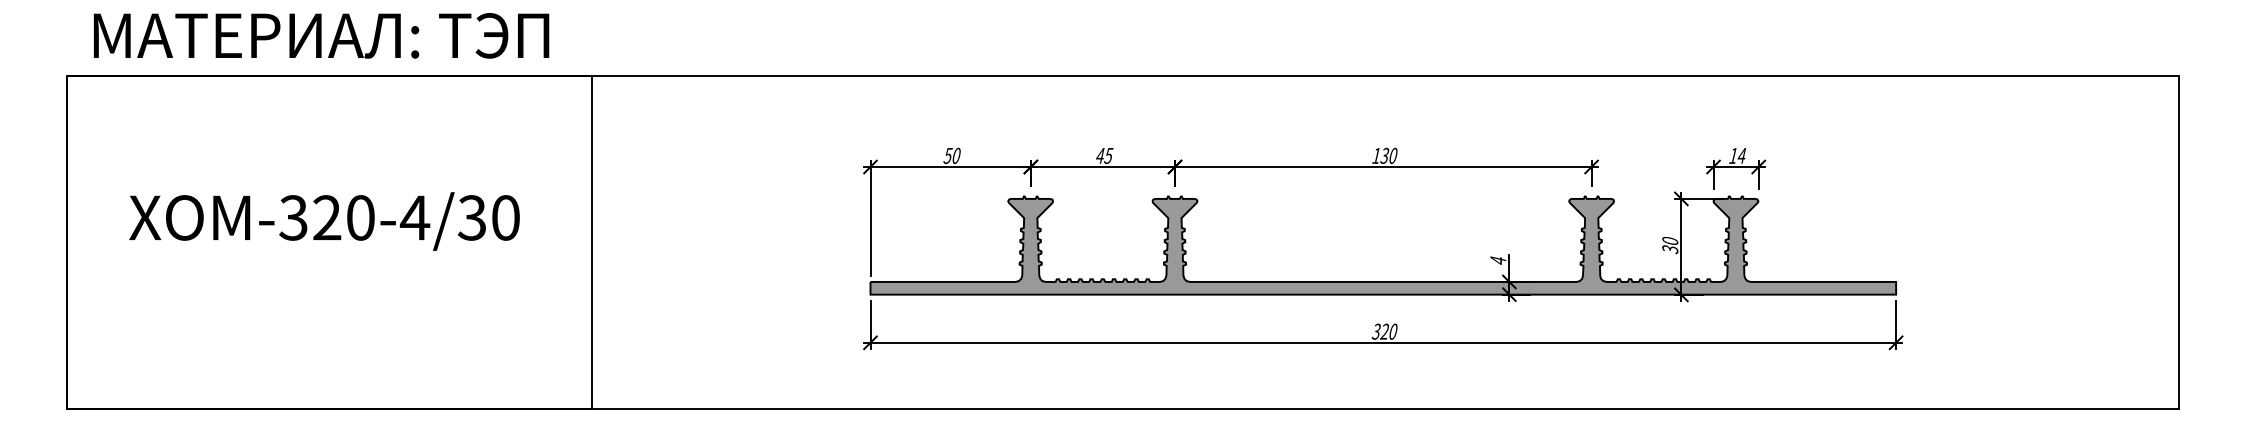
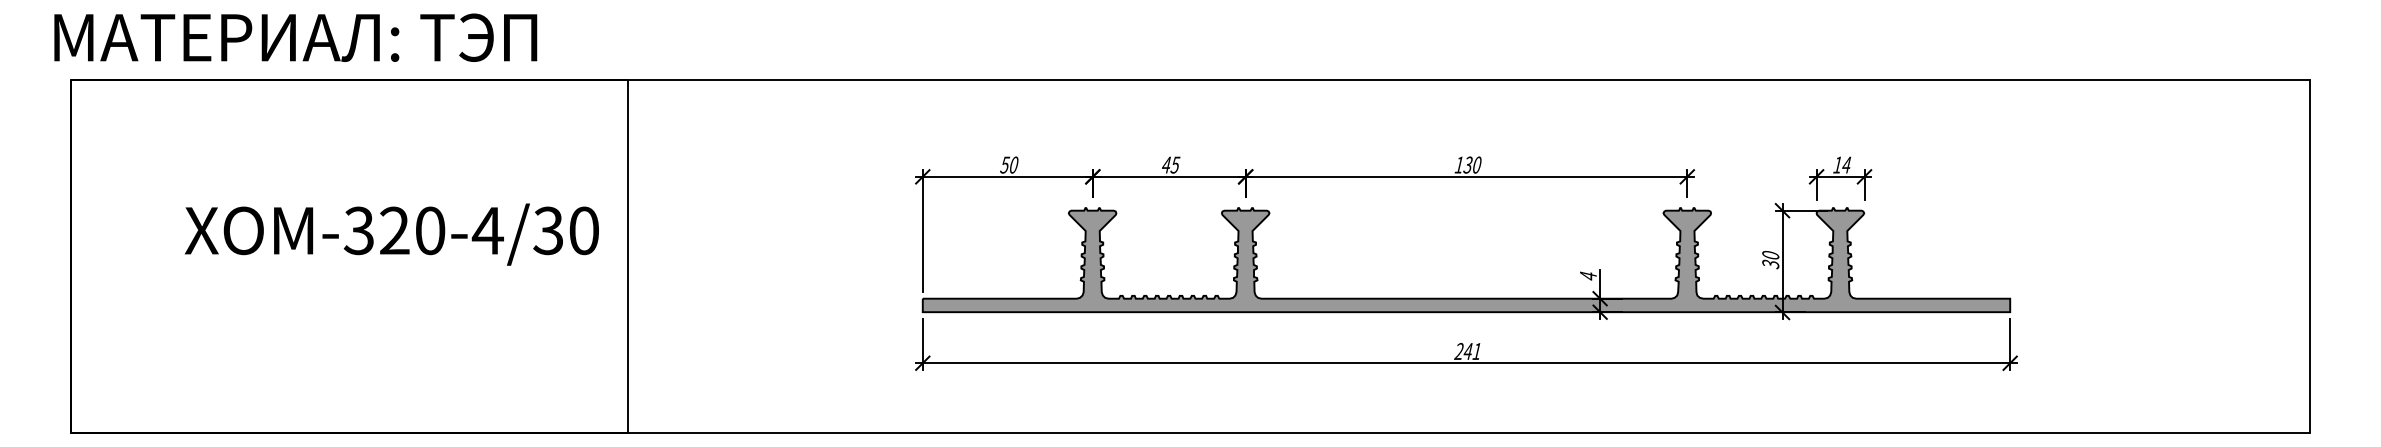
text: (321, 35) -> (295, 37), moved
text: (324, 221) -> (391, 234), moved
text: (1384, 331) -> (1467, 351), 320 -> 241

